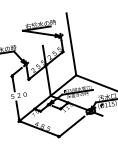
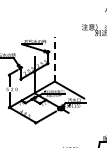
line: (70, 43) -> (54, 58), solid -> dashed

